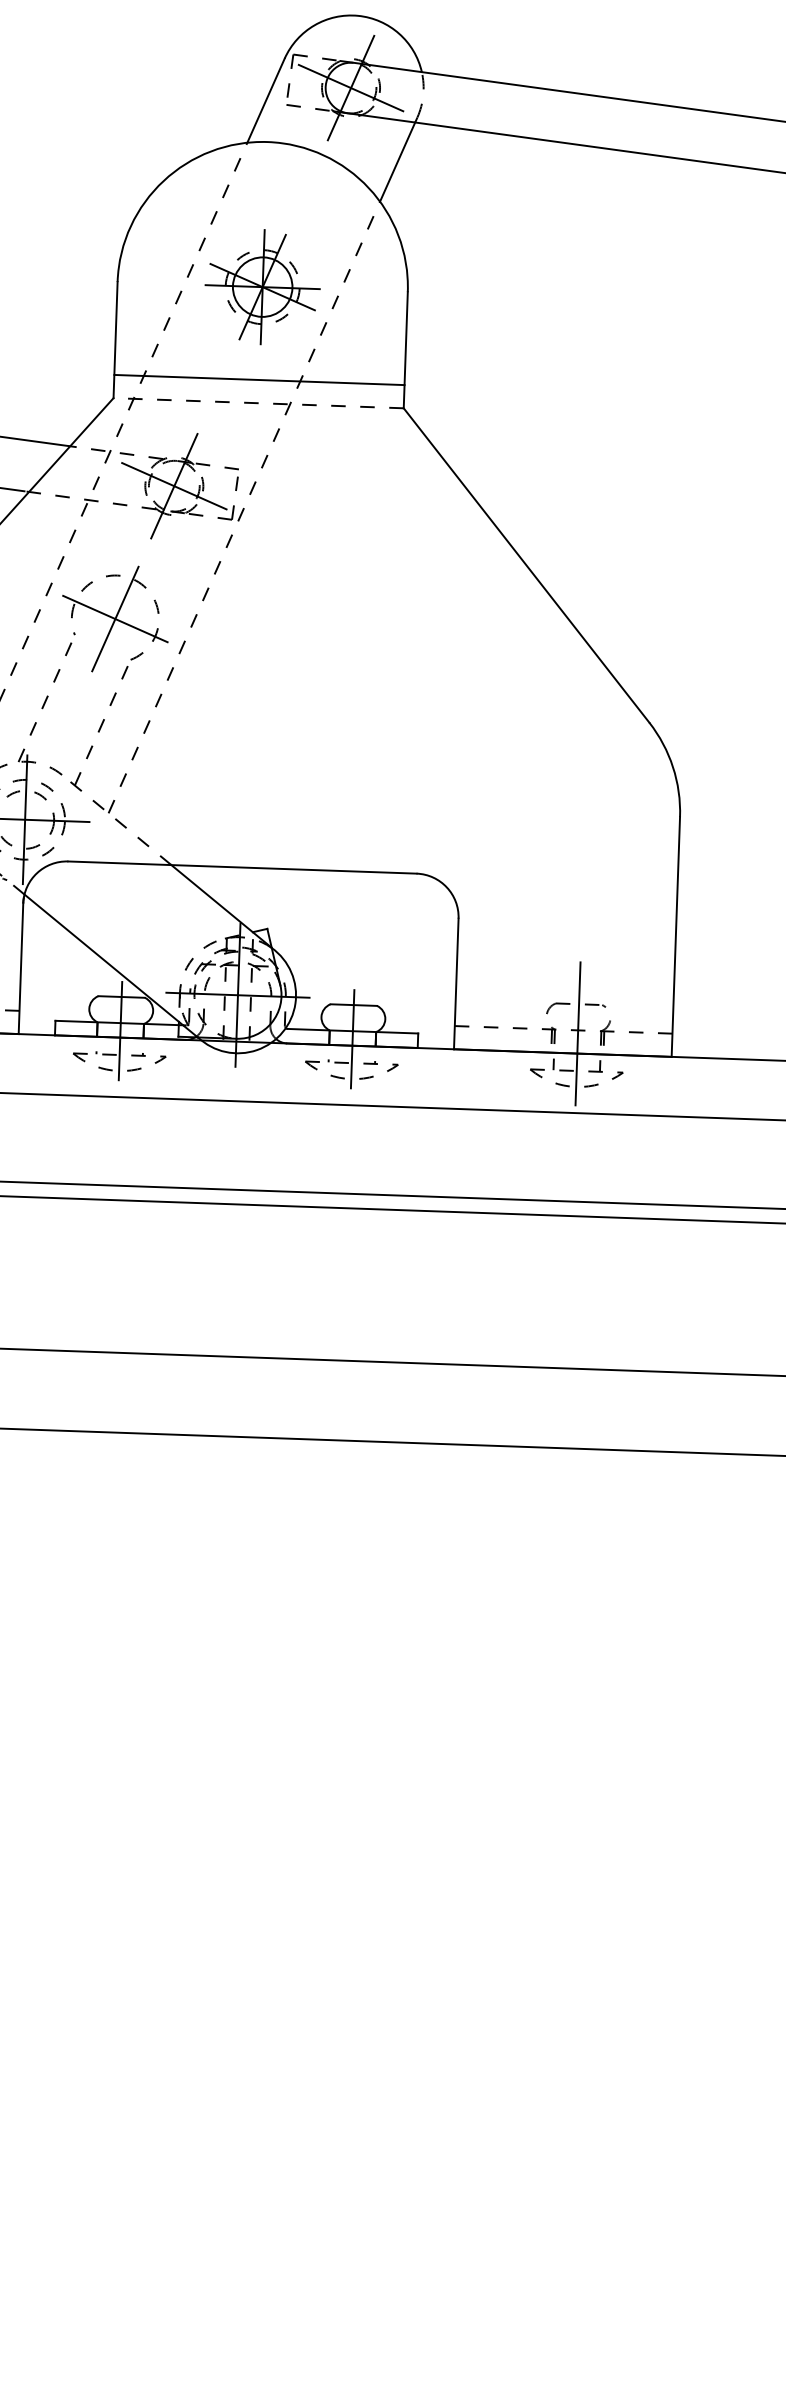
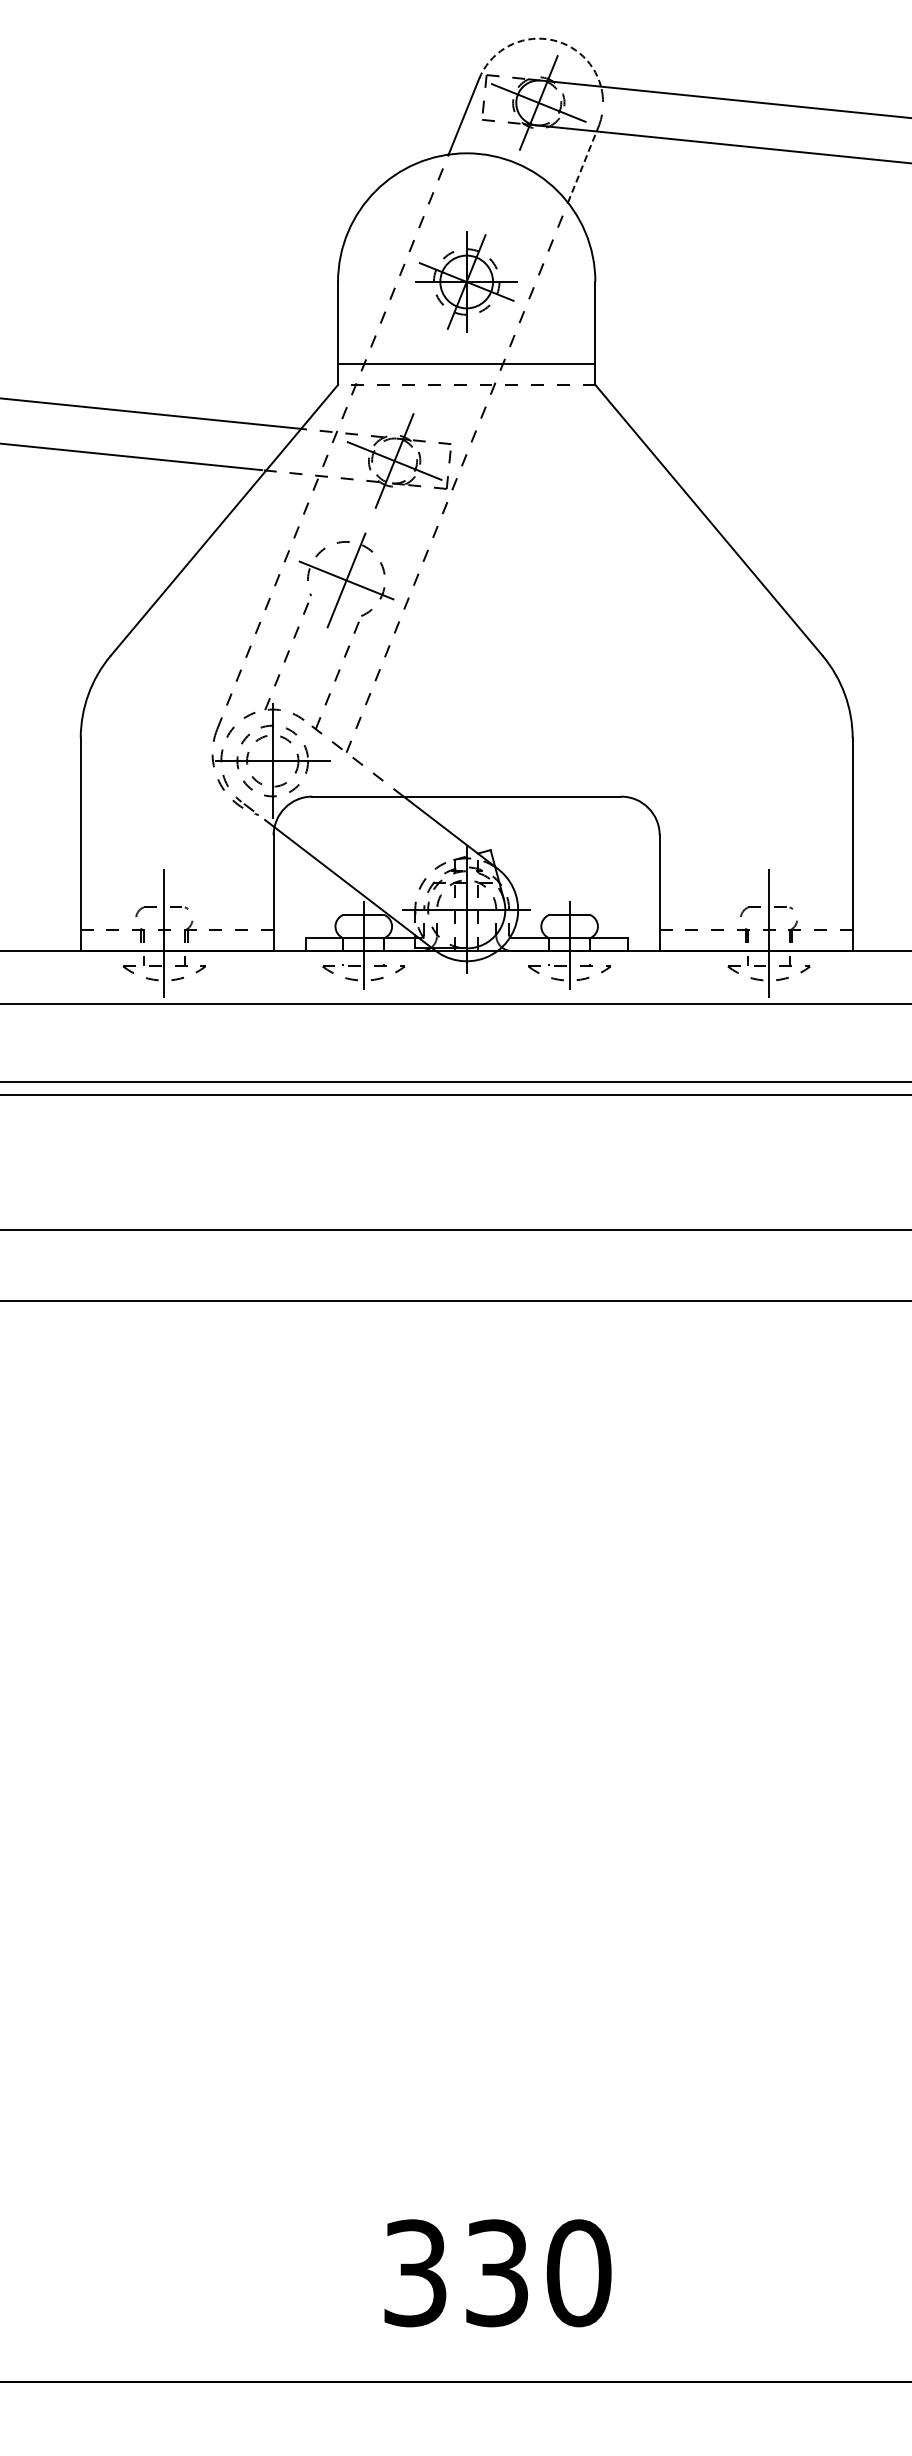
arc: (357, 15) -> (542, 38), solid -> dashed
line: (397, 161) -> (582, 166), solid -> dashed

